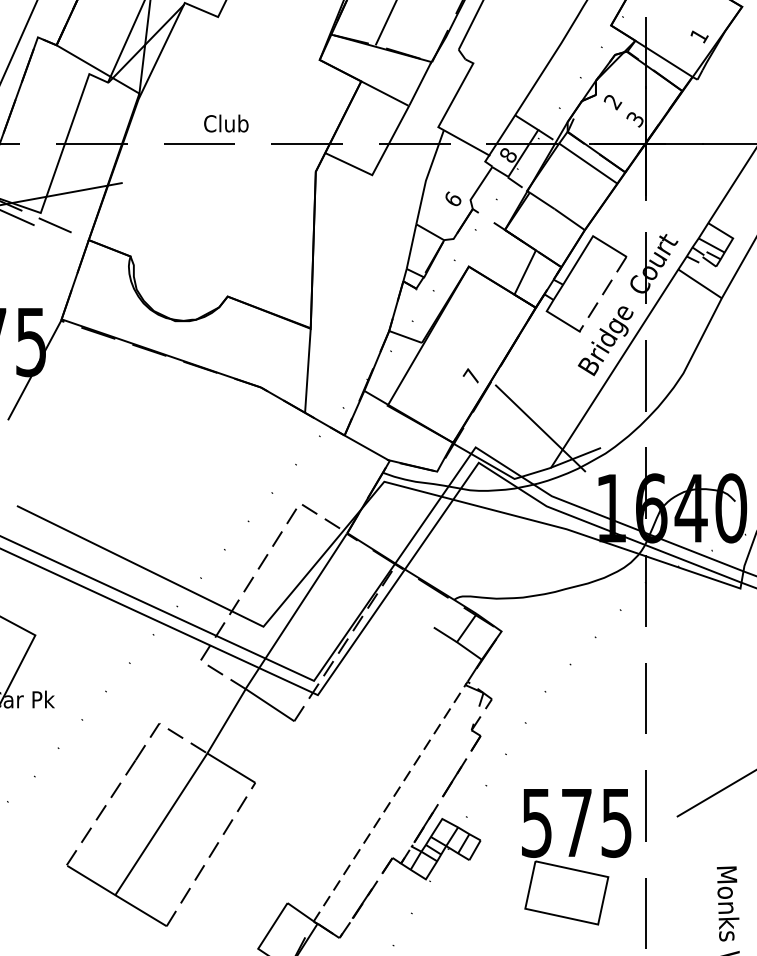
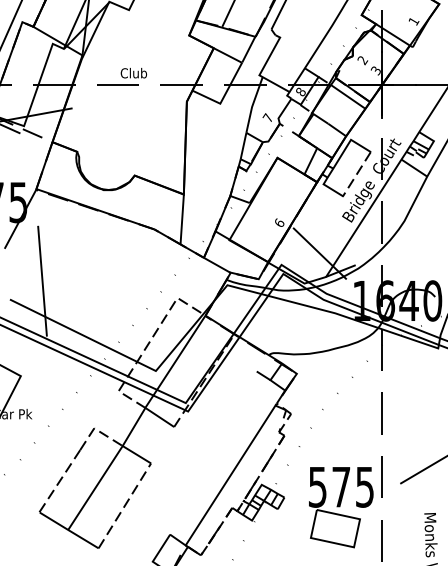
text: (451, 198) -> (267, 117), 6 -> 7
text: (472, 375) -> (279, 222), 7 -> 6
line: (71, 473) -> (42, 280), added
line: (391, 799) -> (231, 473), dashed -> solid

